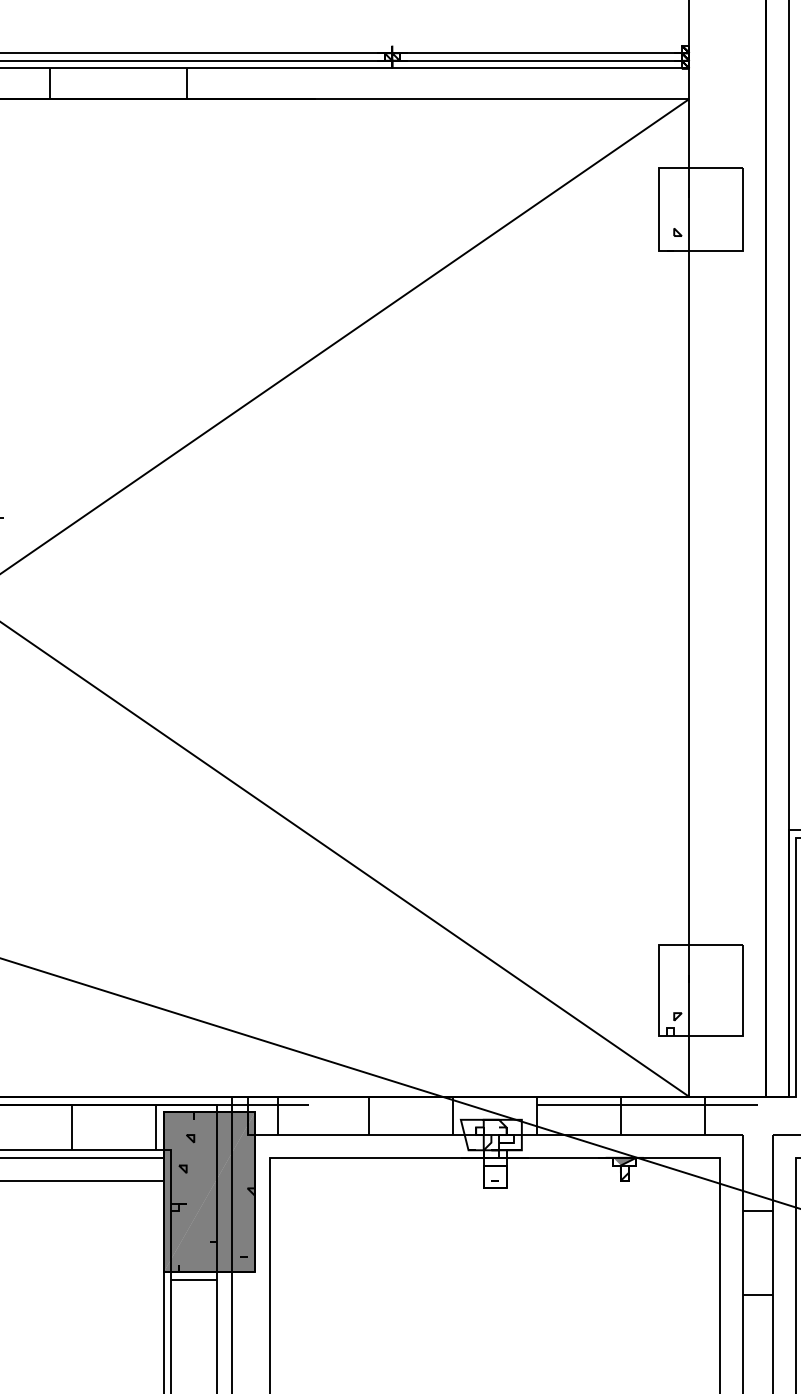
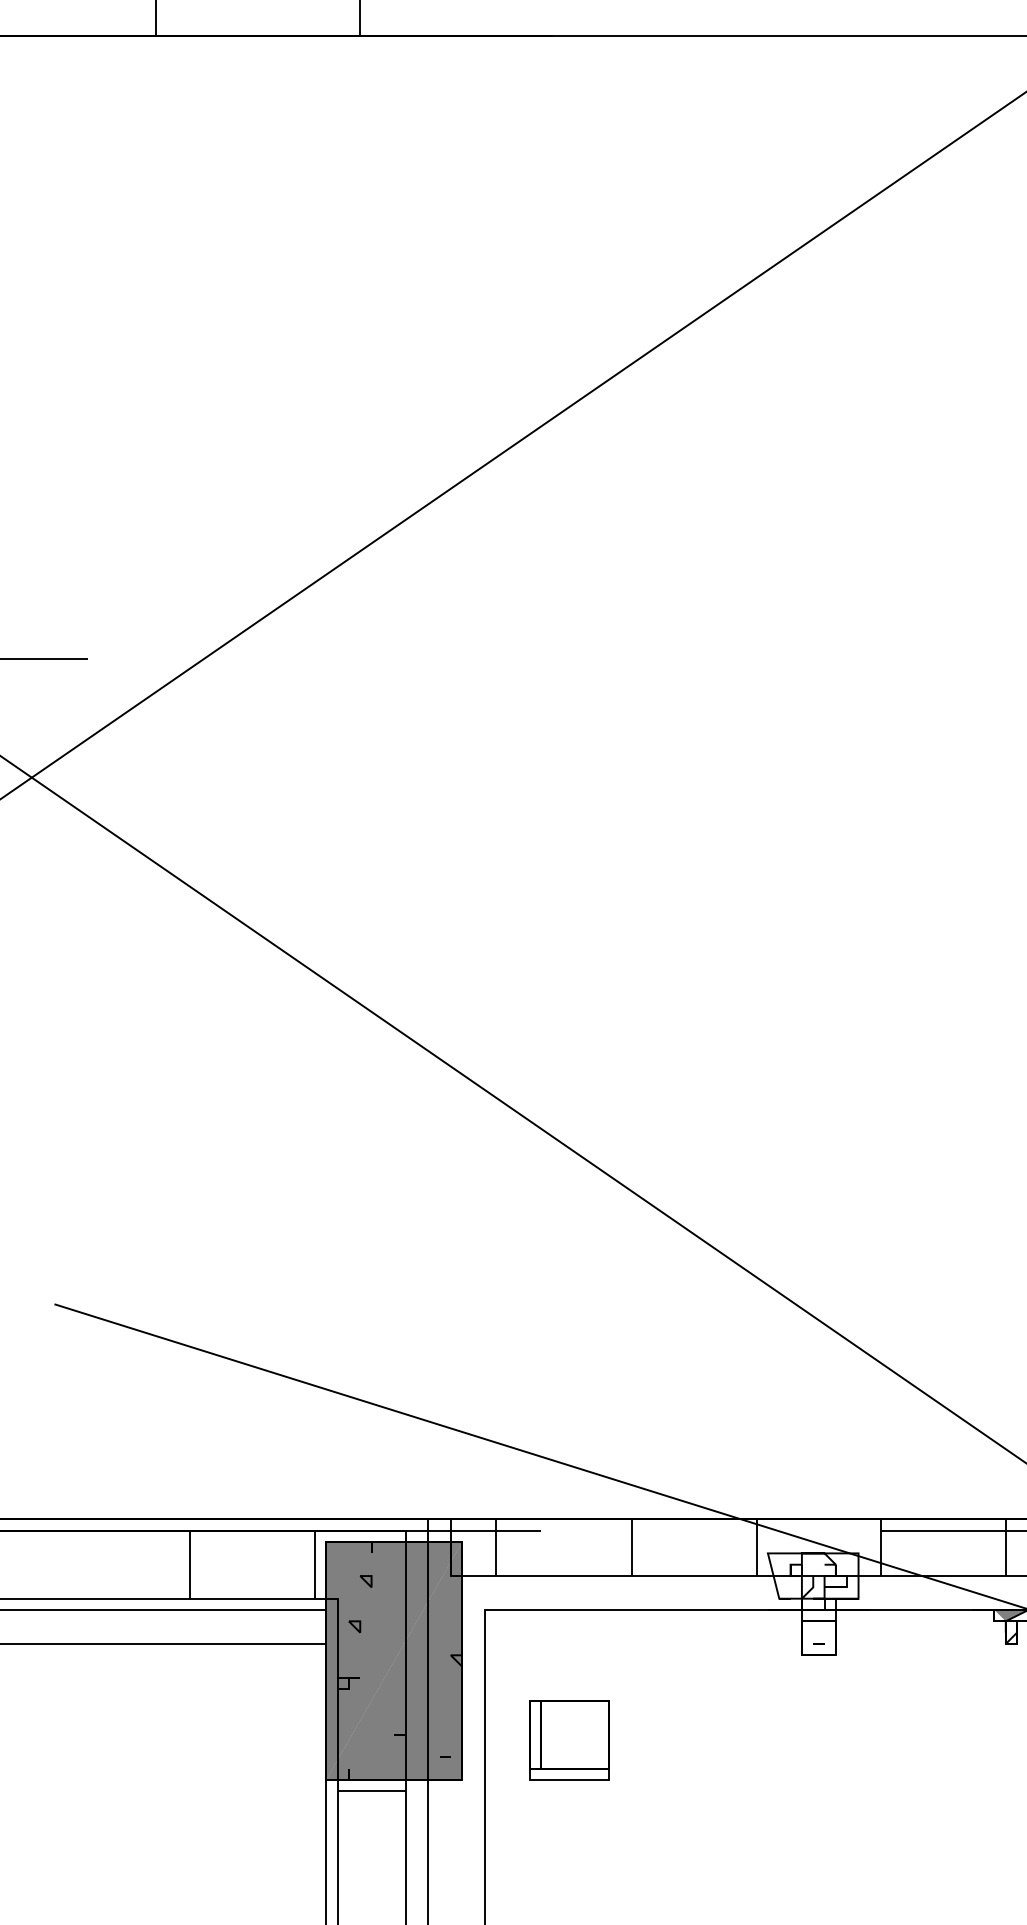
part: (327, 1245) -> (569, 1740), added

